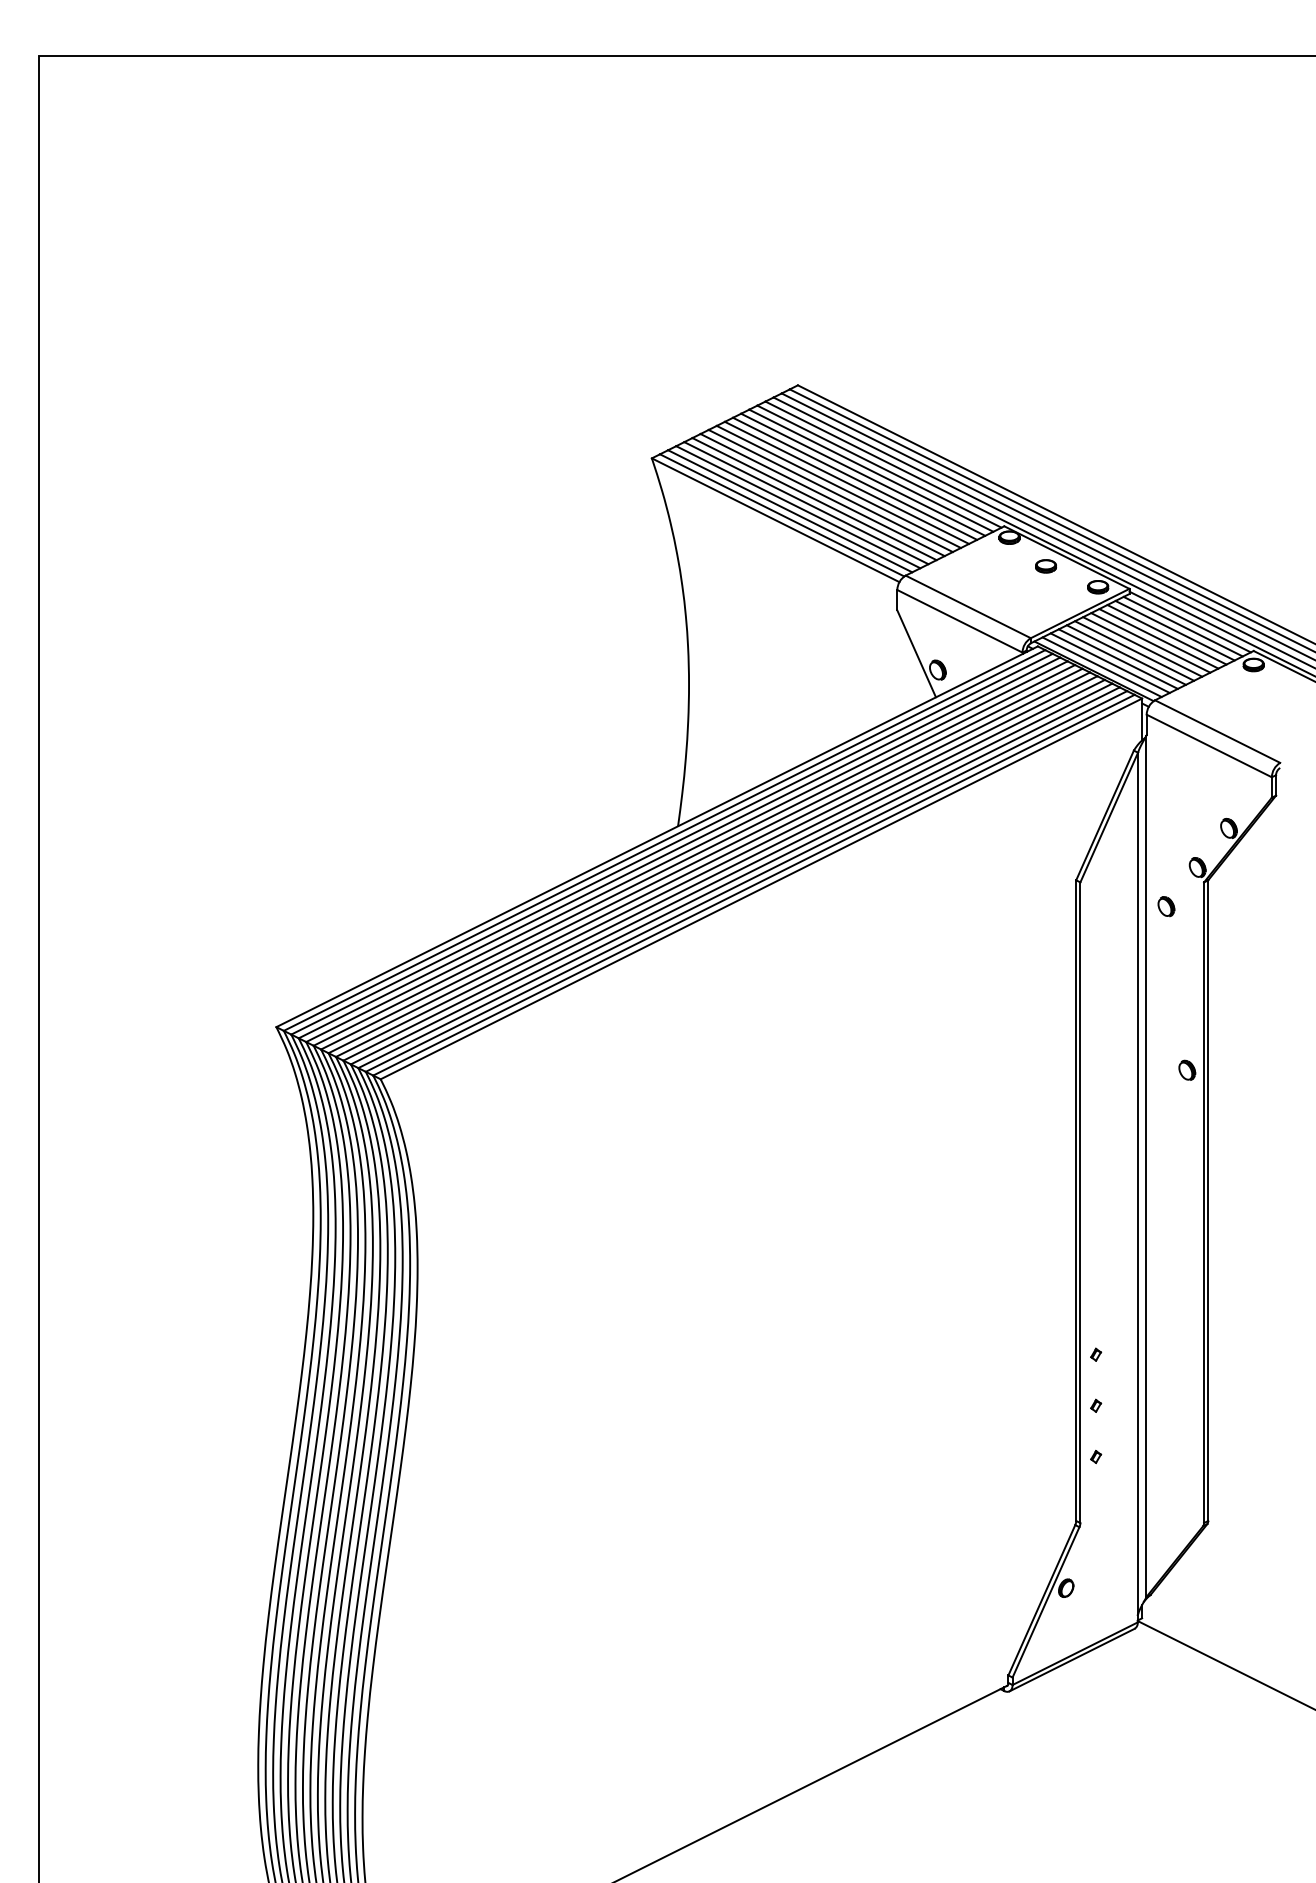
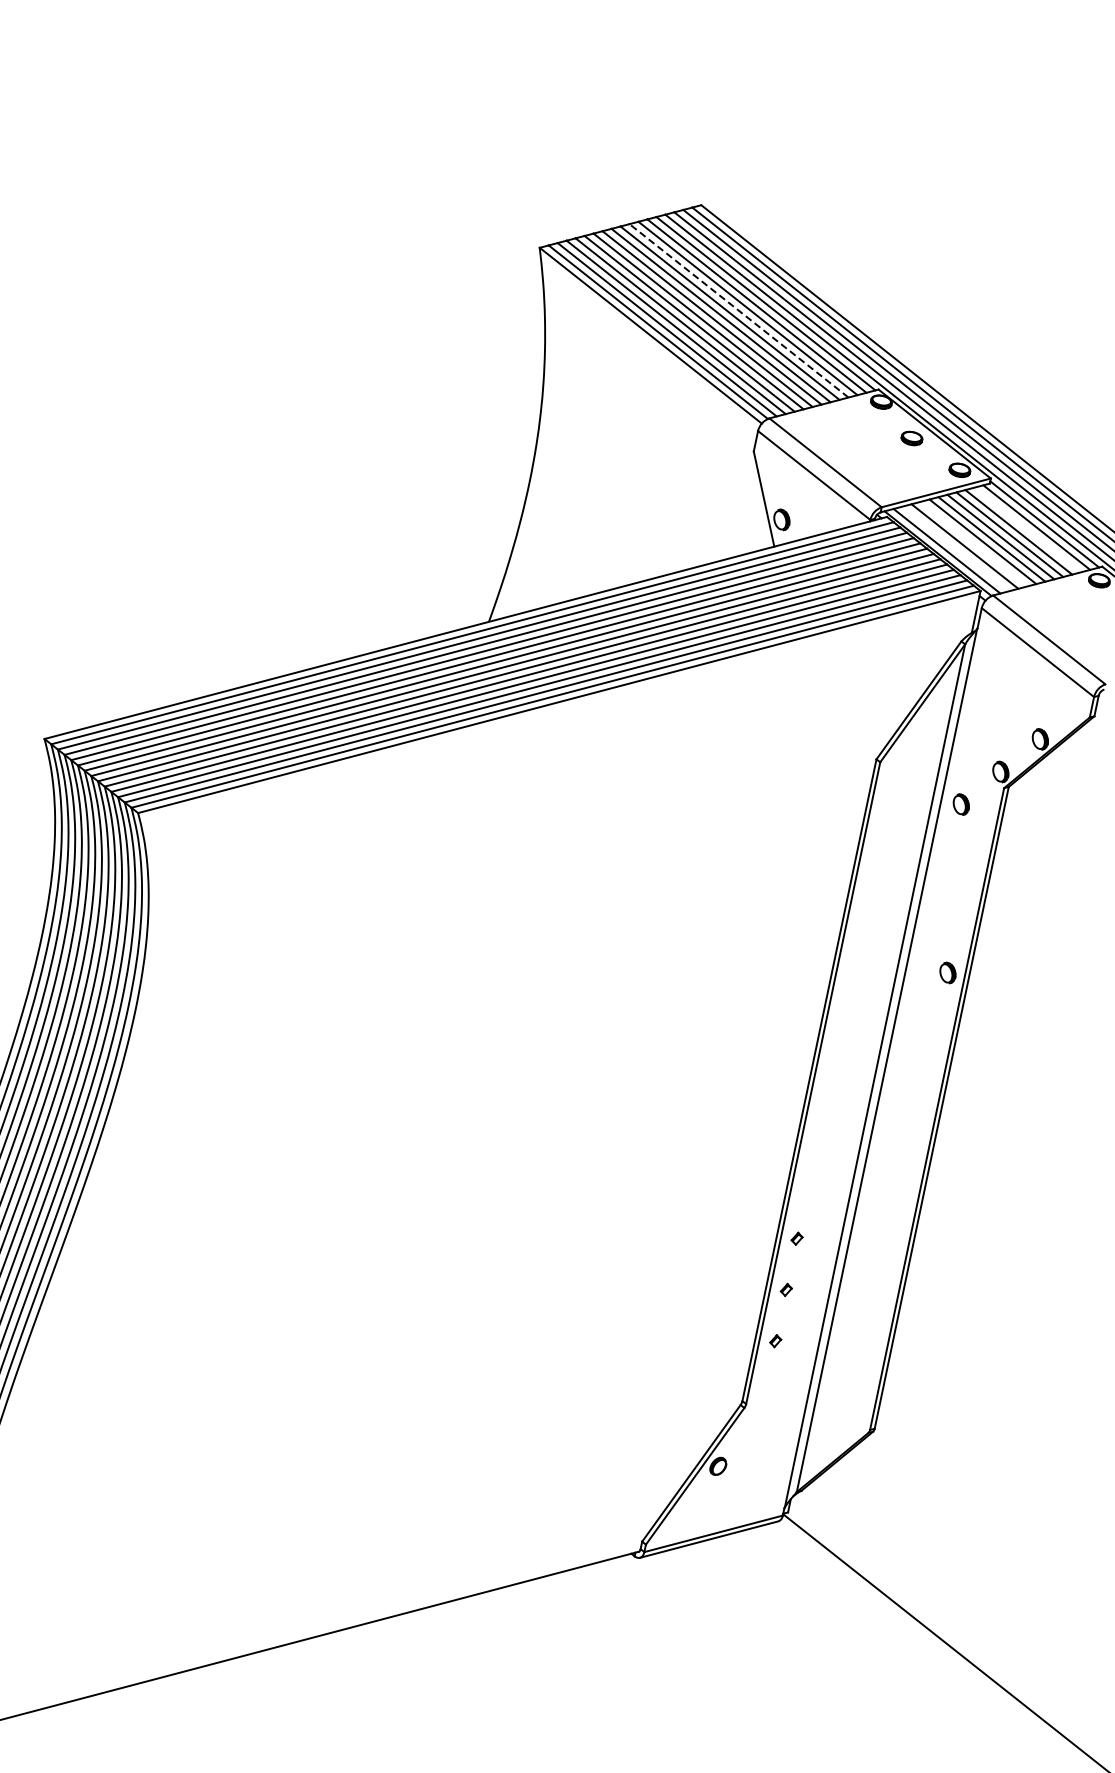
line: (854, 478) -> (738, 310), solid -> dashed
line: (1174, 630) -> (1027, 529), removed
line: (1125, 654) -> (973, 543), removed
line: (1109, 662) -> (955, 548), removed

